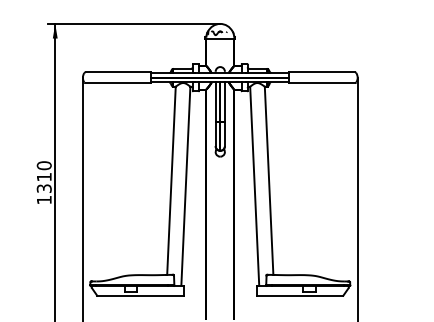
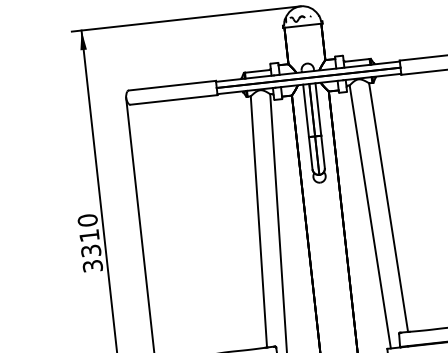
text: (43, 199) -> (91, 265), 1310 -> 3310

